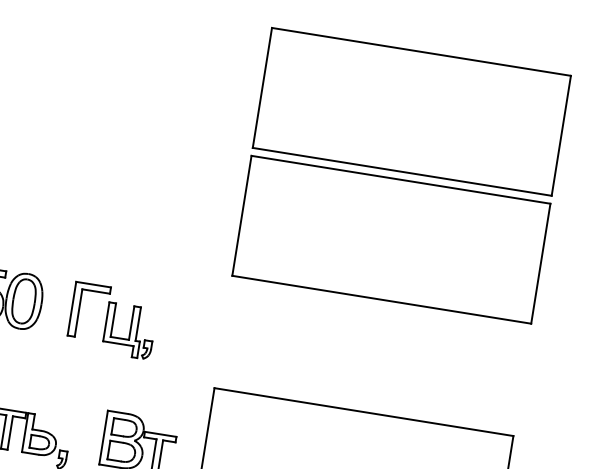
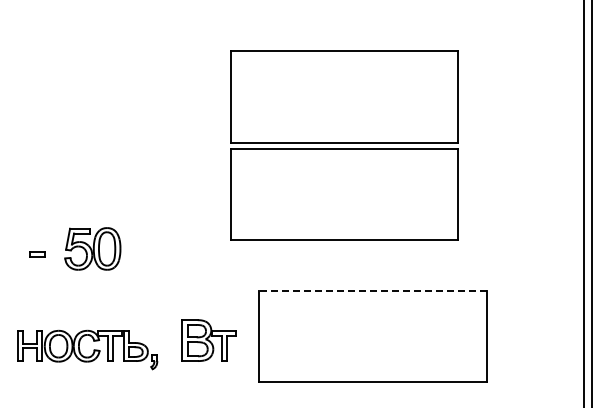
part: (401, 175) -> (344, 145), moved
part: (113, 320) -> (175, 252), removed
line: (363, 411) -> (372, 290), solid -> dashed

